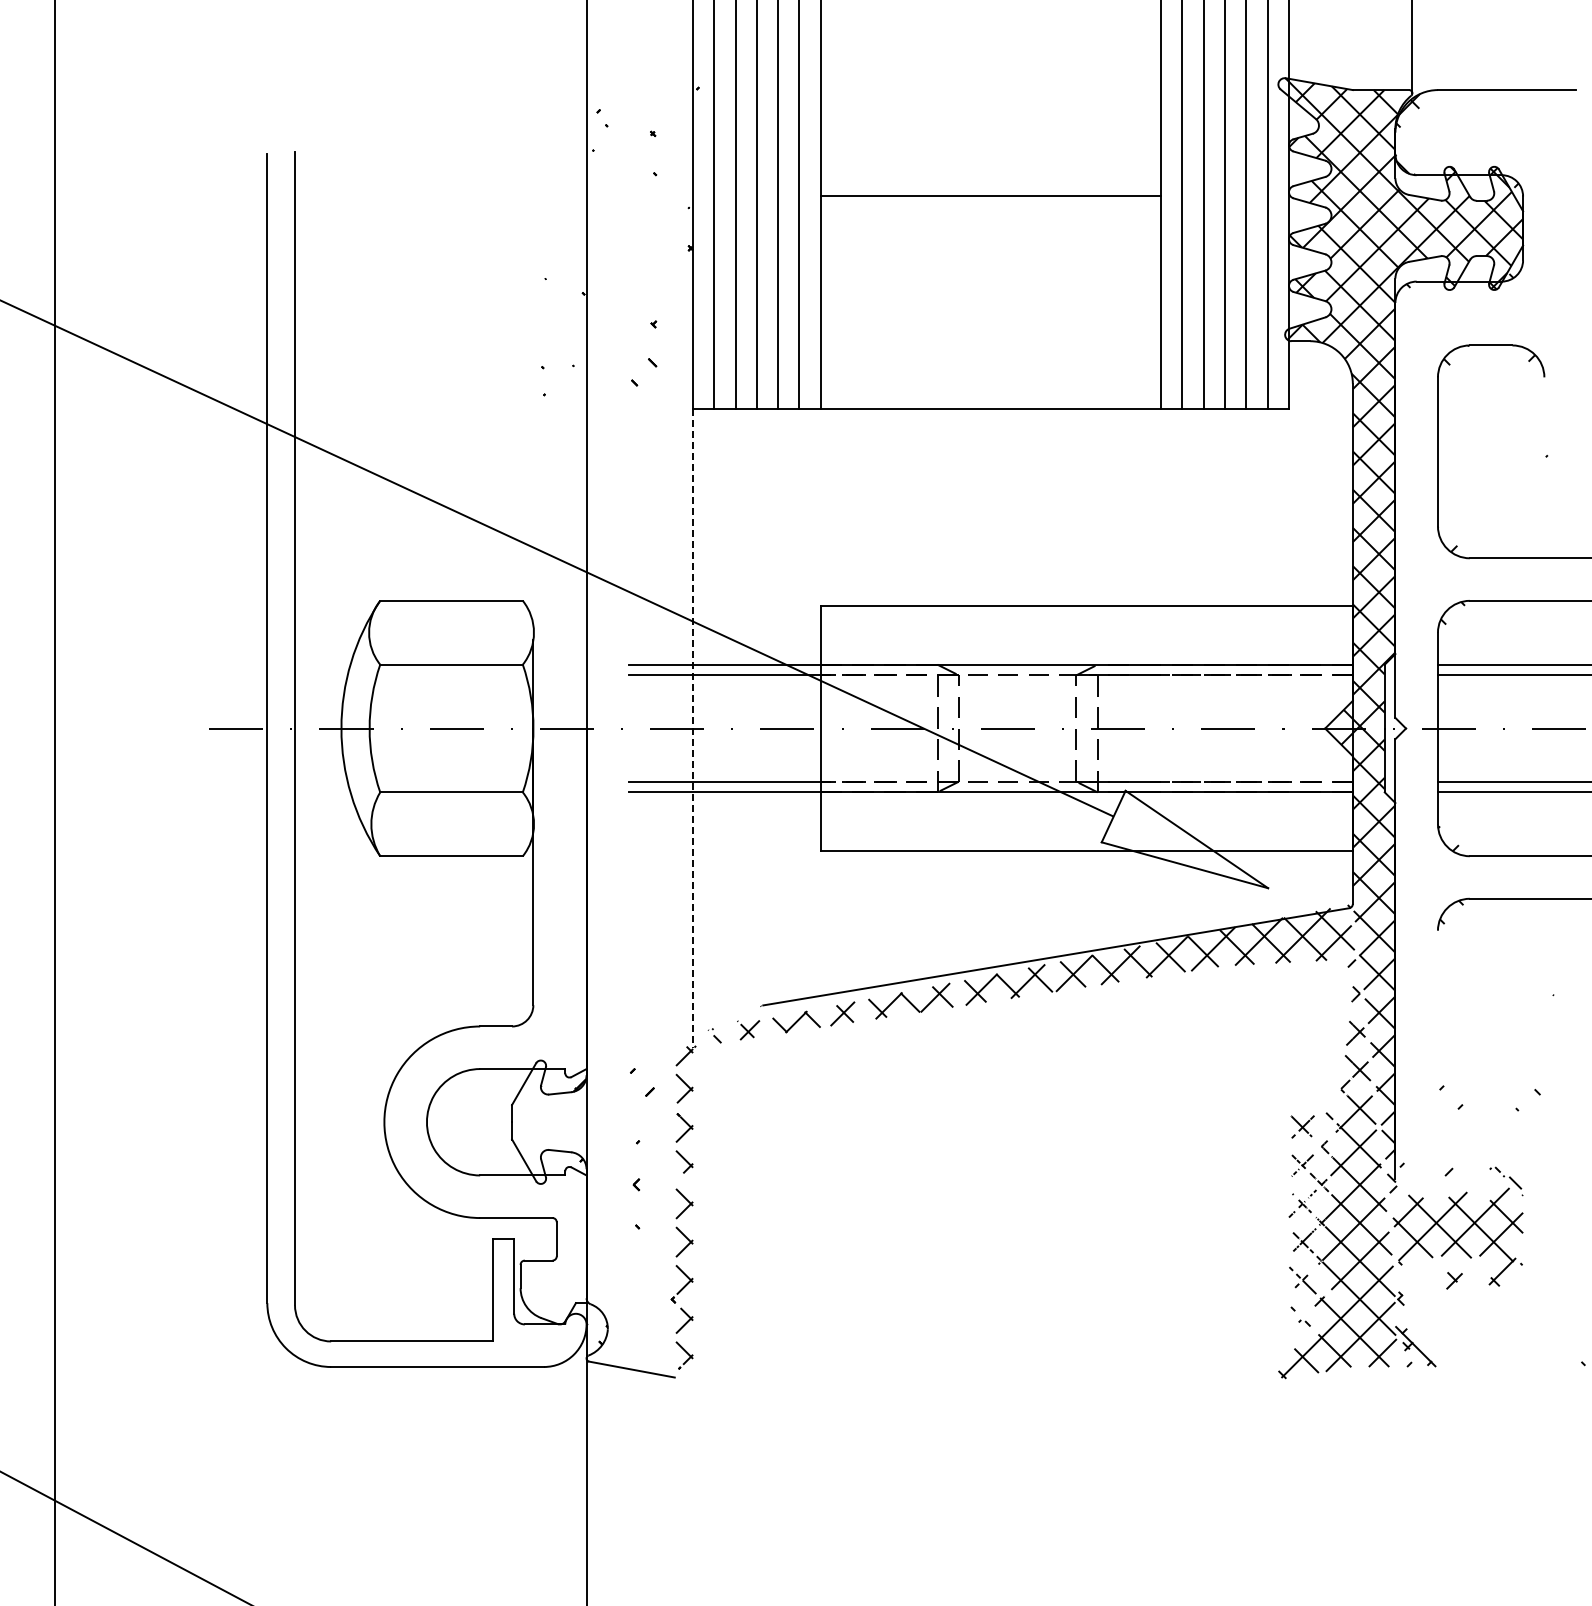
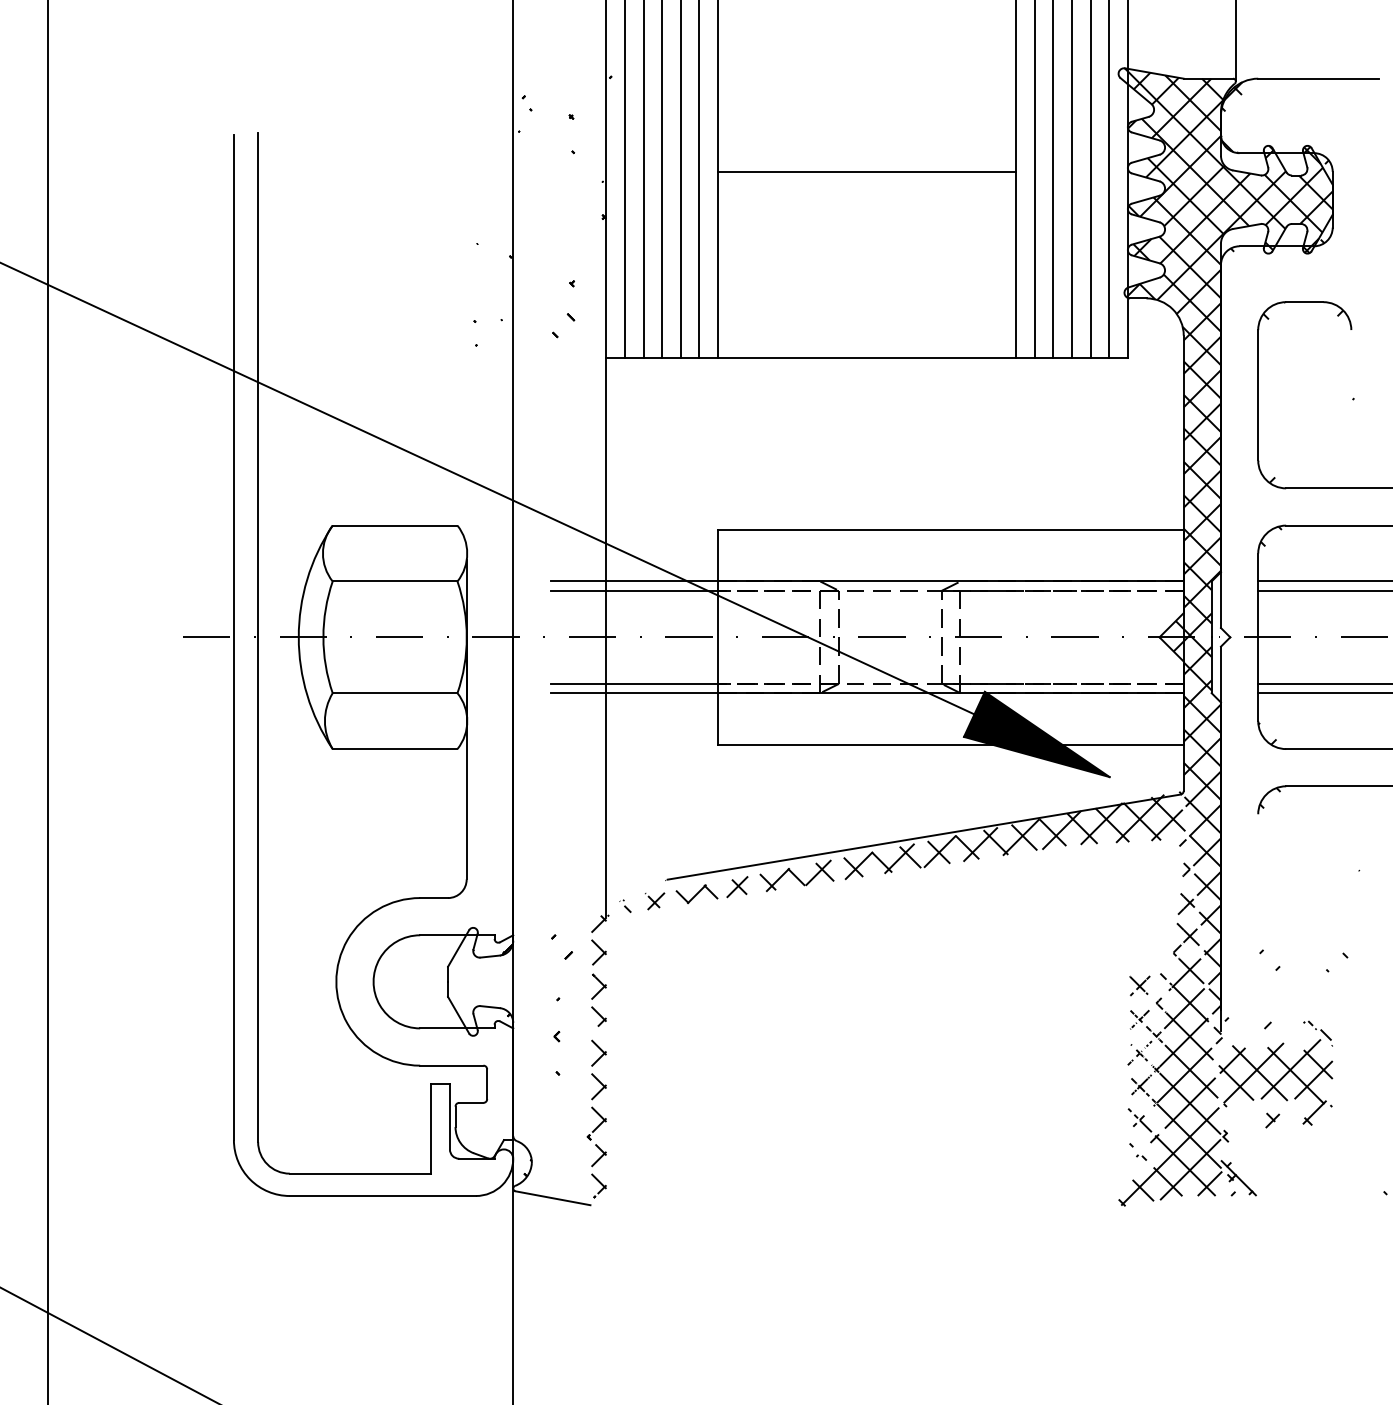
line: (692, 729) -> (605, 638), dashed -> solid
fill: (1184, 839) -> (1036, 734), added

